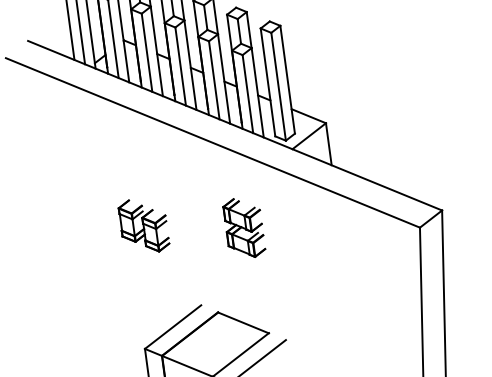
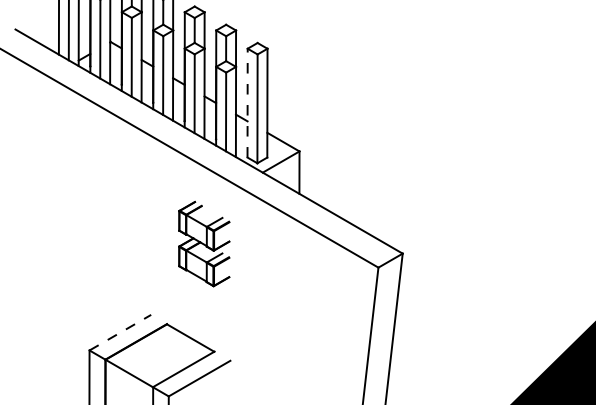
line: (267, 81) -> (247, 102), solid -> dashed
part: (143, 226) -> (104, 228), removed
part: (244, 228) -> (204, 244), size x1.4
line: (173, 326) -> (120, 332), solid -> dashed

